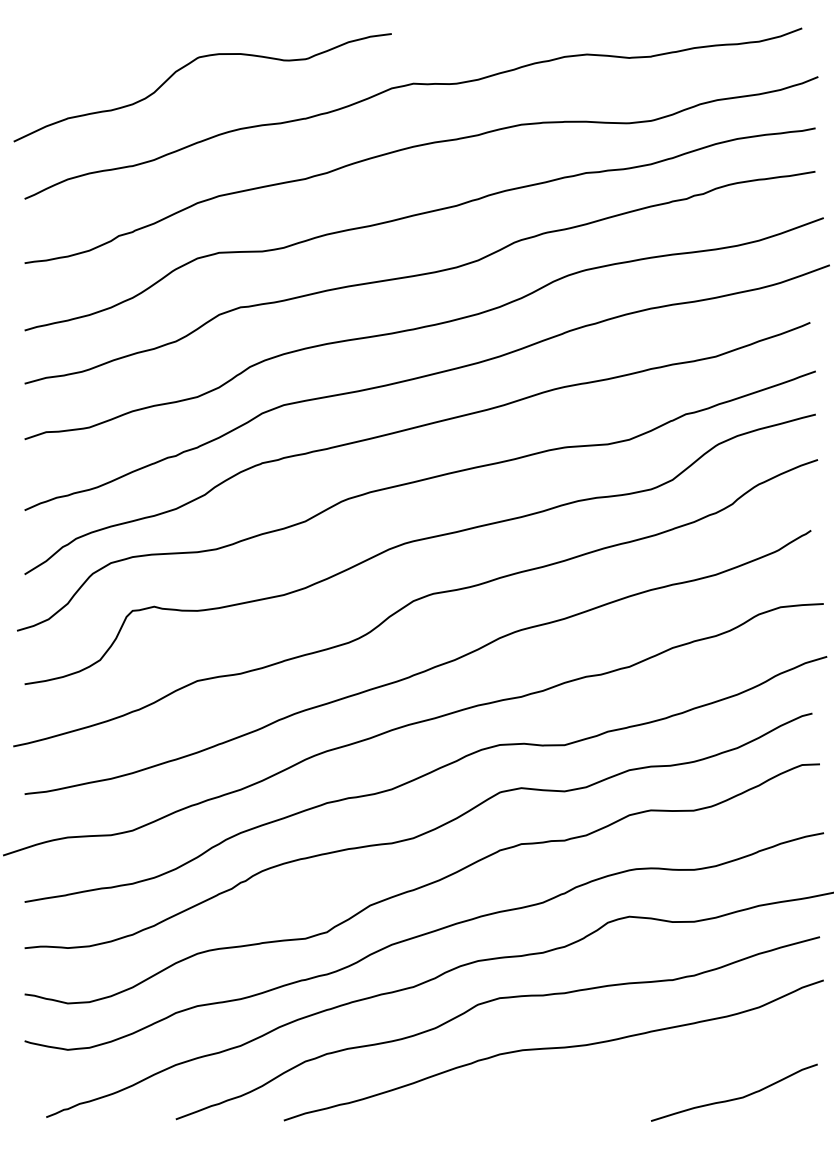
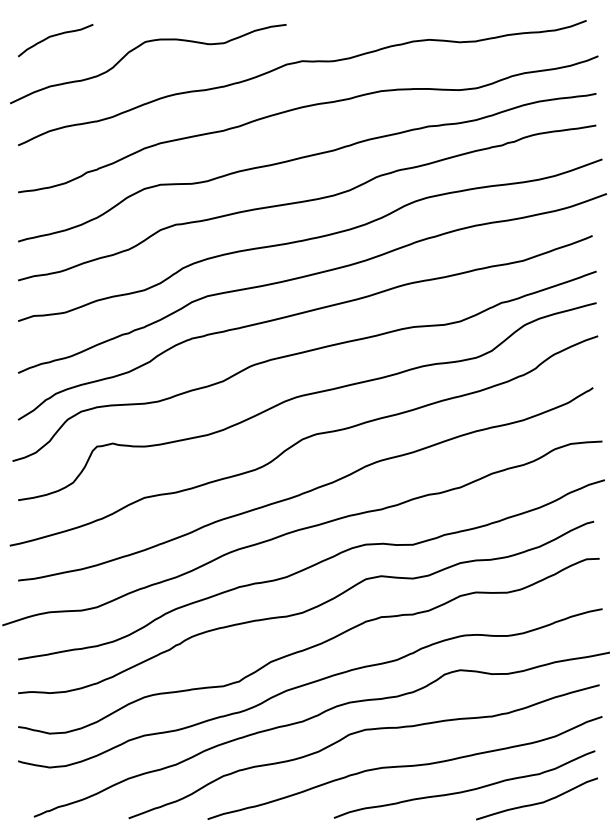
curve: (75, 49) -> (55, 36), added
curve: (635, 1081) -> (464, 790), added

